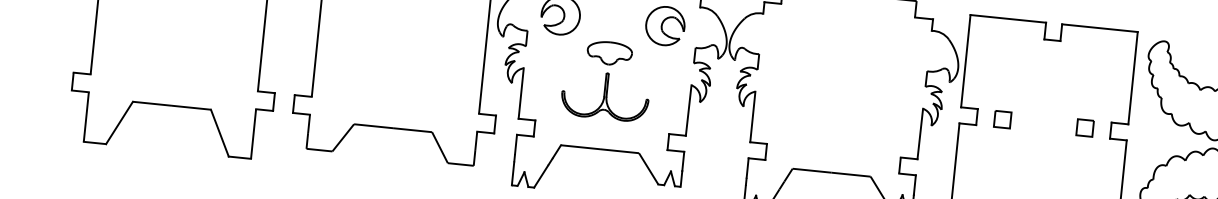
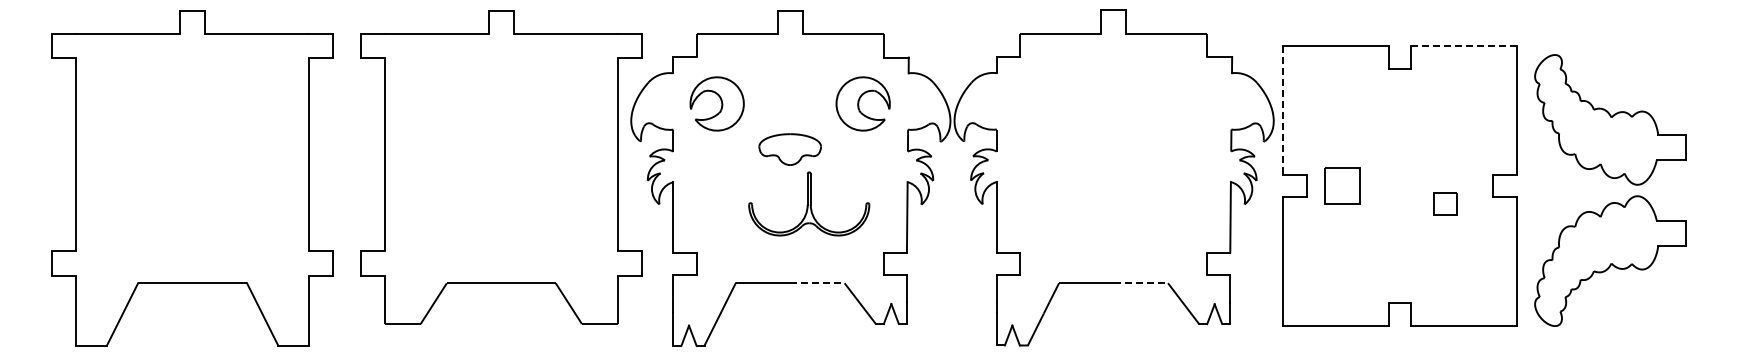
line: (1099, 27) -> (1463, 45), solid -> dashed
line: (965, 61) -> (1283, 110), solid -> dashed
part: (605, 95) -> (809, 203), moved
part: (1002, 119) -> (1342, 185), size x1.6
part: (1085, 127) -> (1445, 203), moved
line: (619, 151) -> (817, 283), solid -> dashed
line: (851, 174) -> (1141, 283), solid -> dashed

